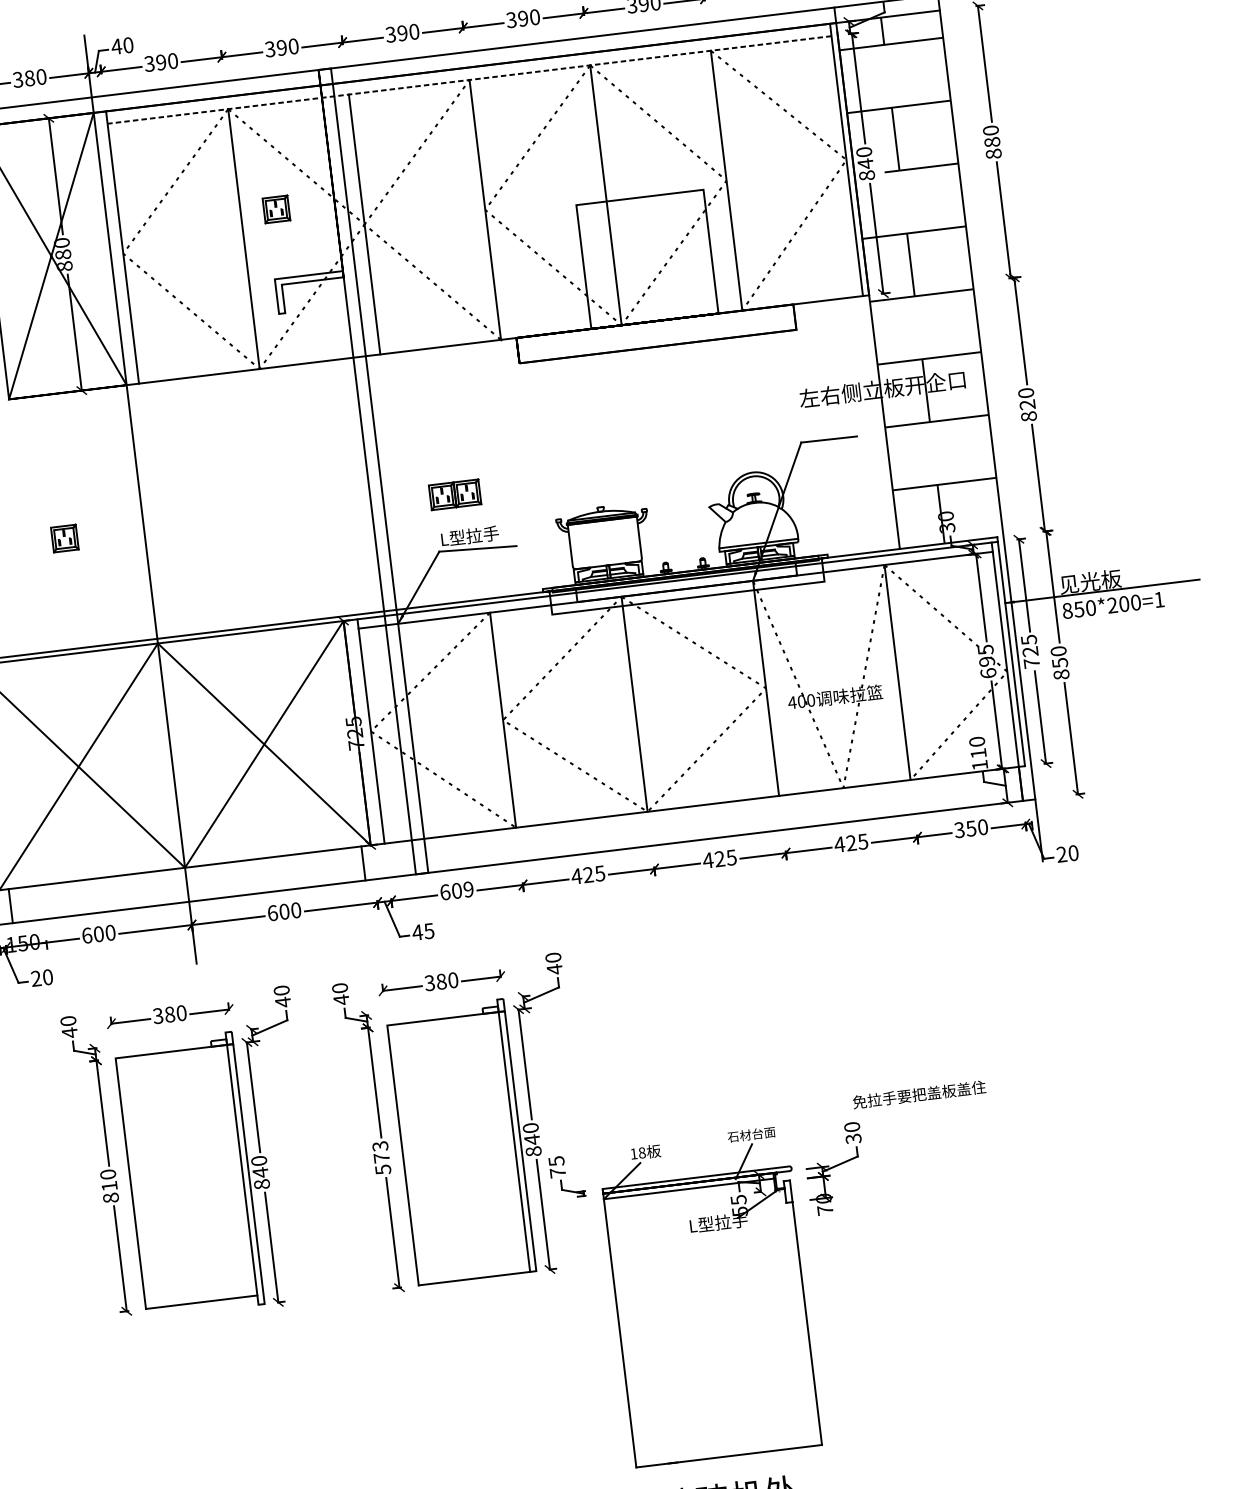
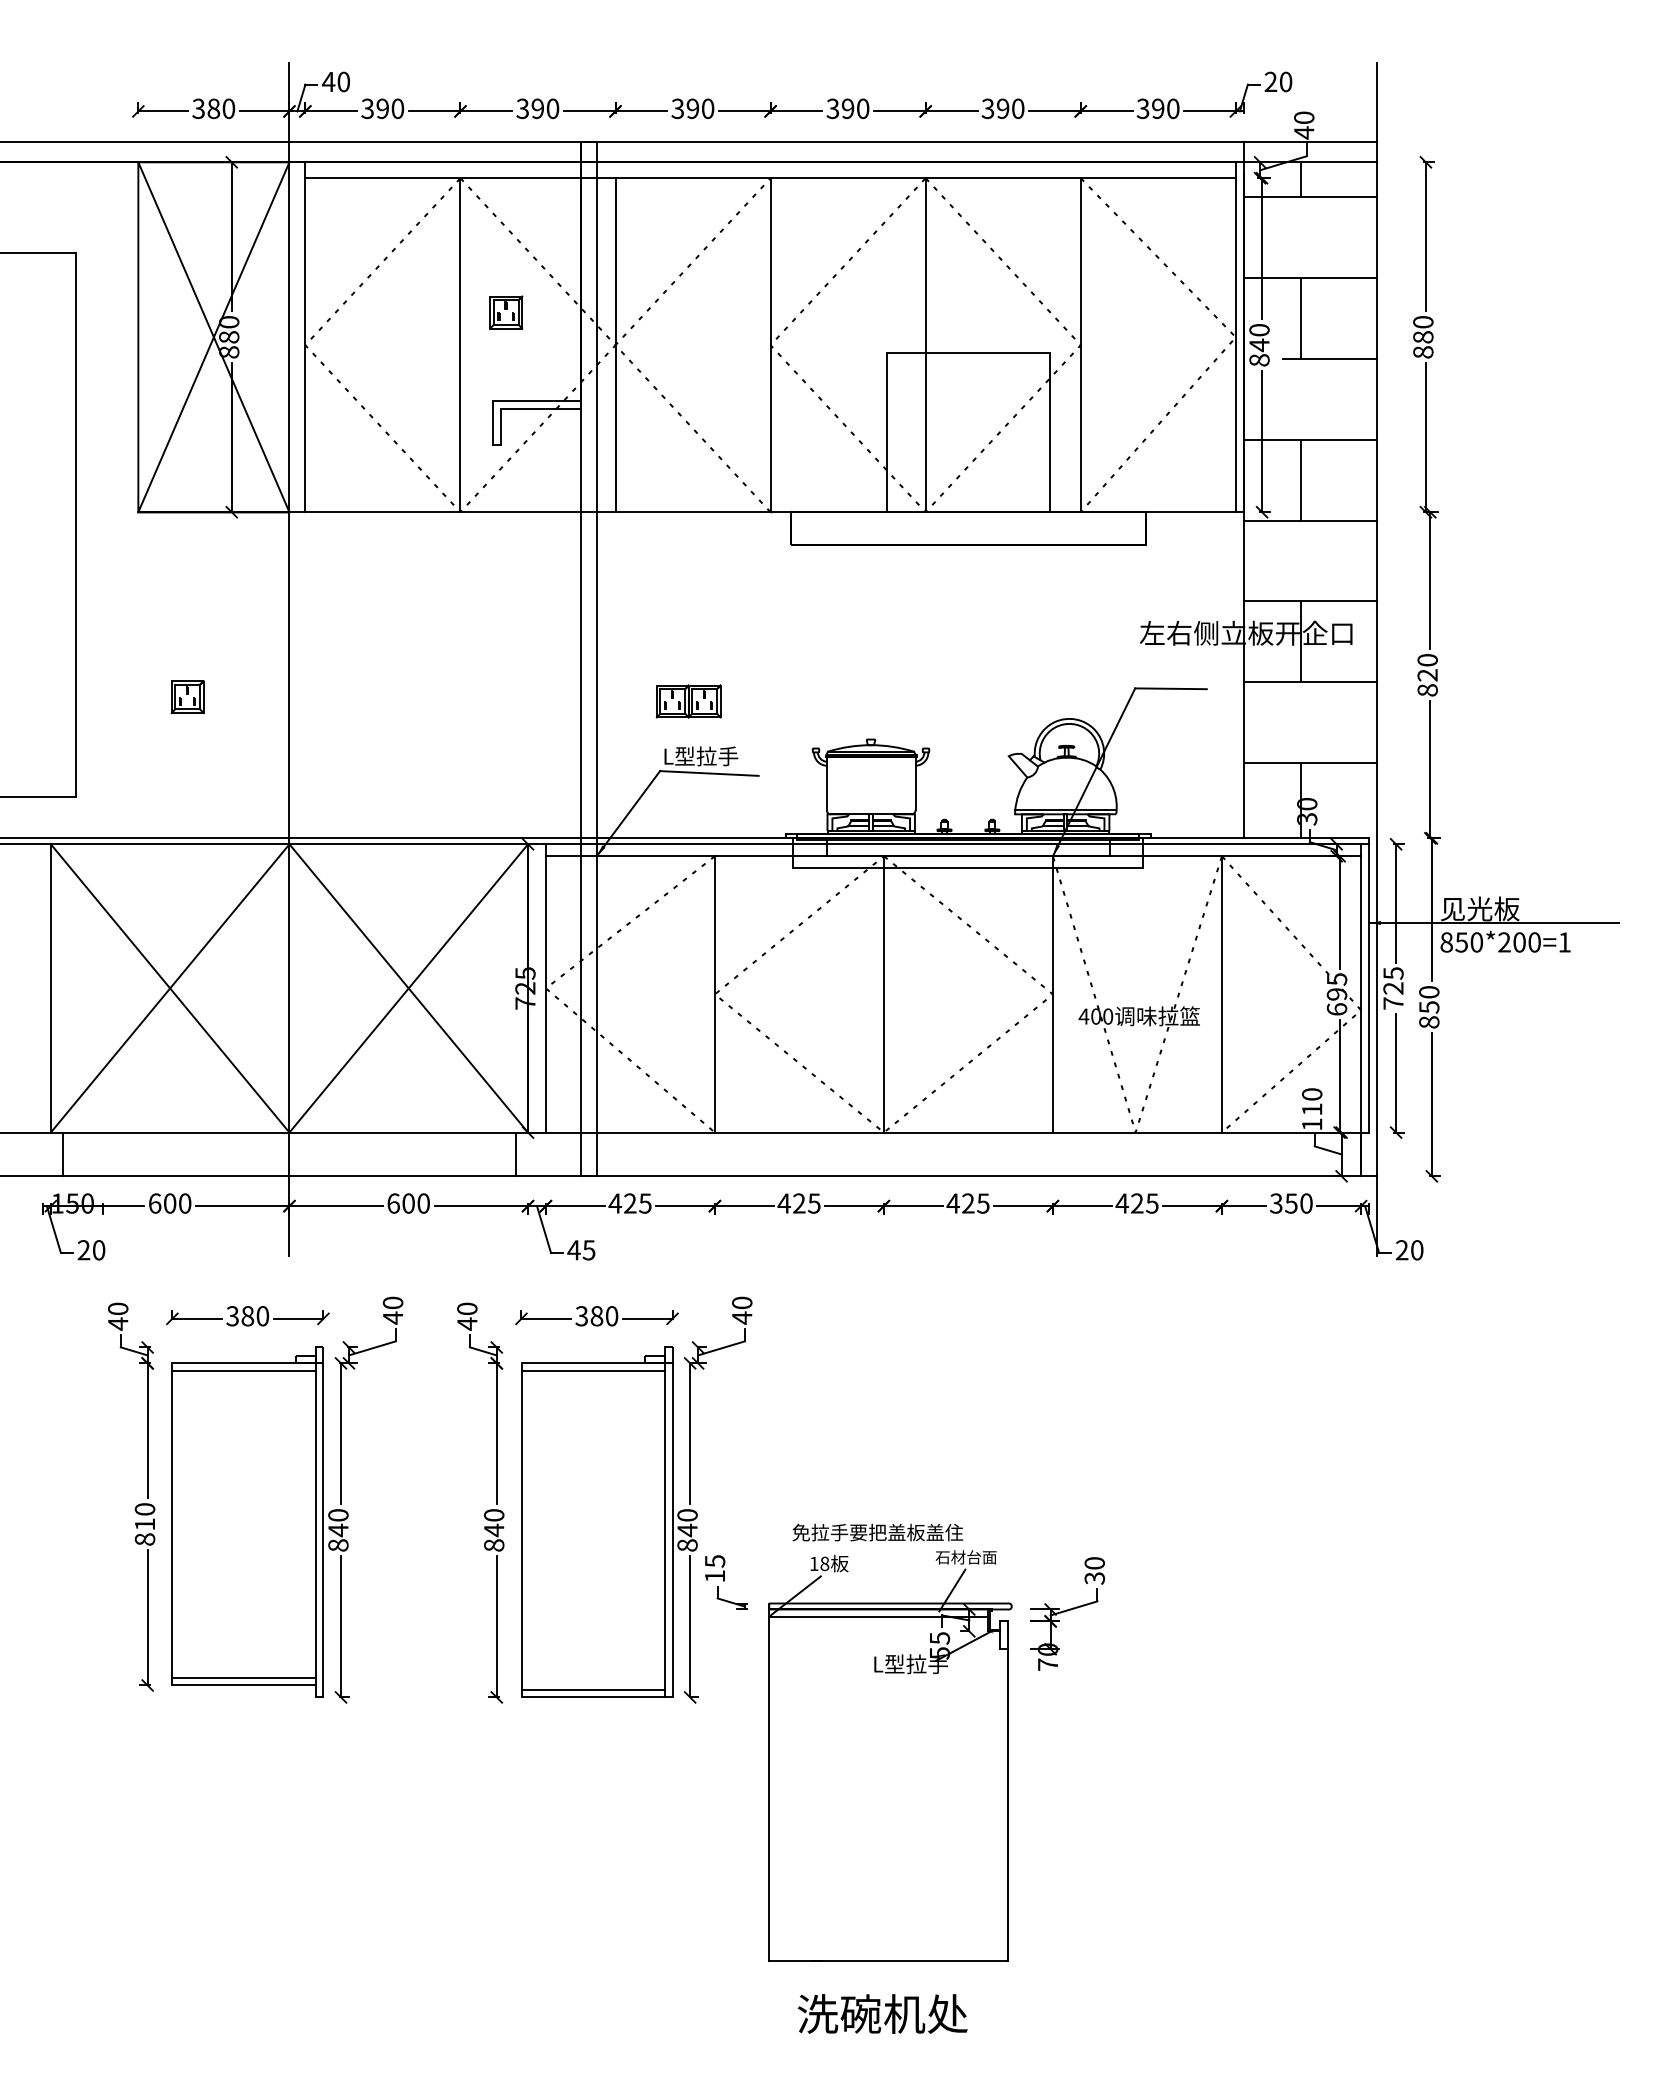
line: (469, 80) -> (770, 178), dashed -> solid
text: (456, 890) -> (629, 1203), 609 -> 425
line: (443, 1024) -> (592, 1370), added
line: (171, 1057) -> (243, 1370), added
text: (919, 1094) -> (877, 1532), moved
text: (382, 1158) -> (494, 1530), 573 -> 840
text: (557, 1173) -> (714, 1576), 75 -> 15
line: (473, 1273) -> (592, 1690), added
line: (200, 1296) -> (243, 1678), added

